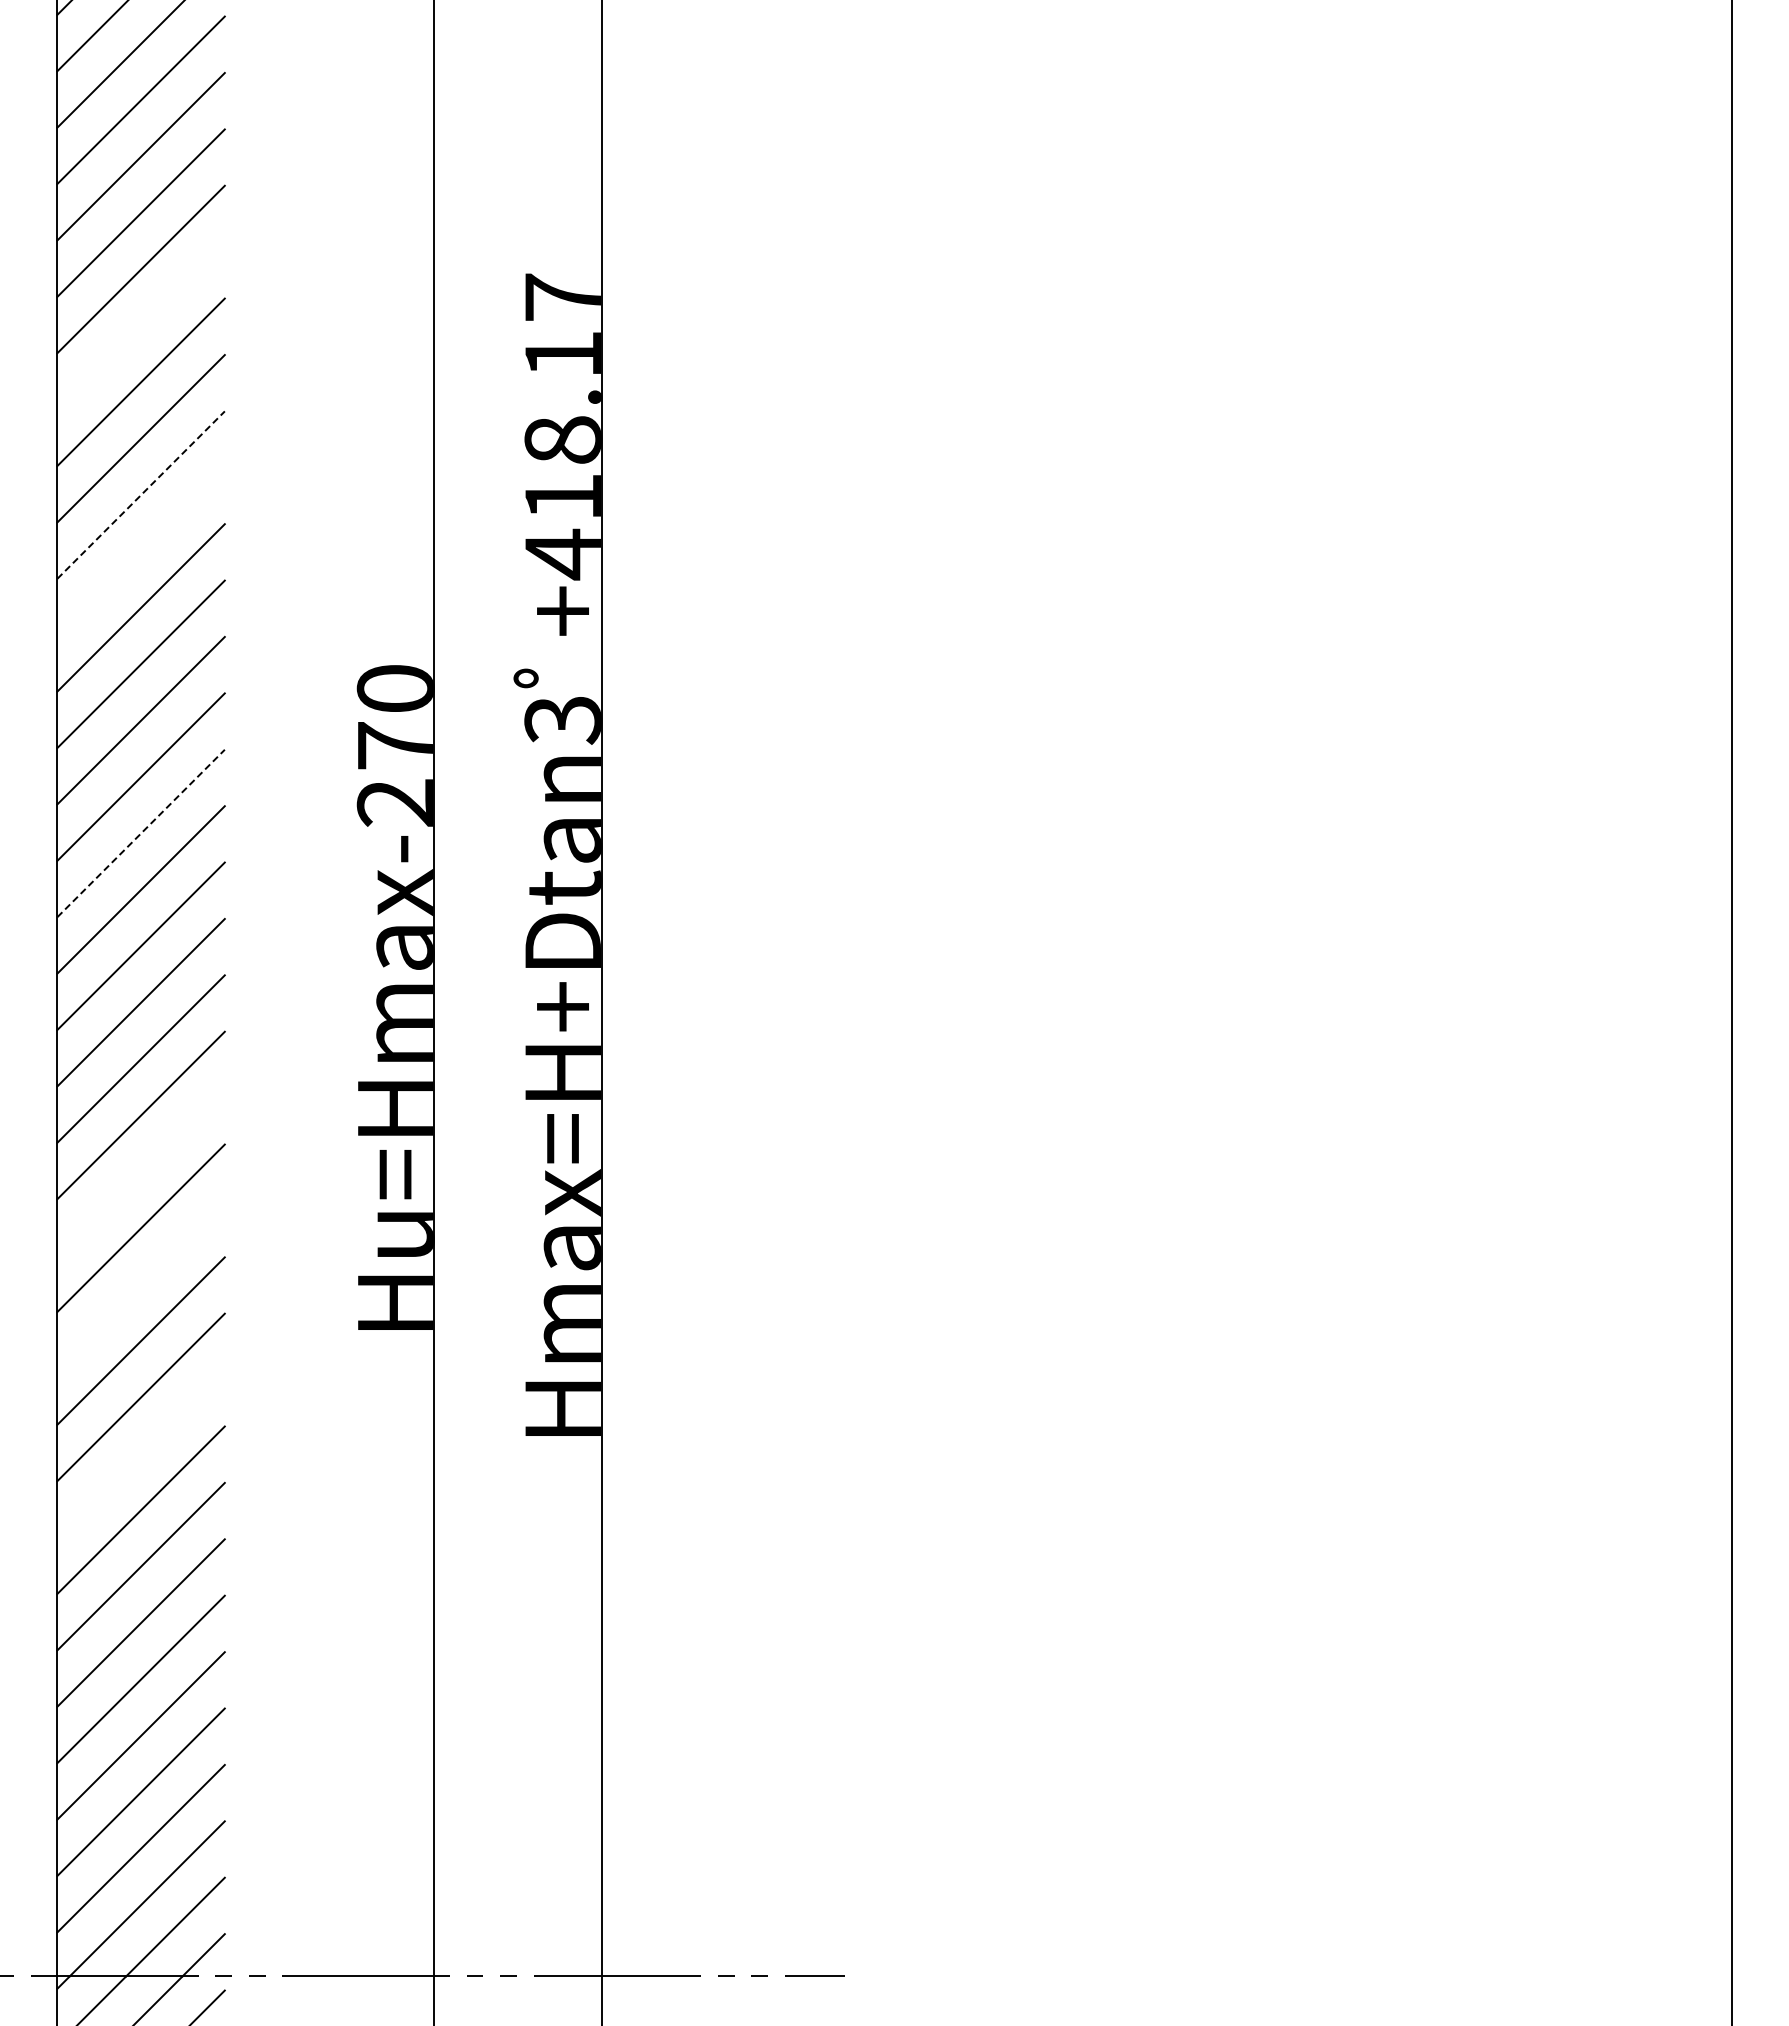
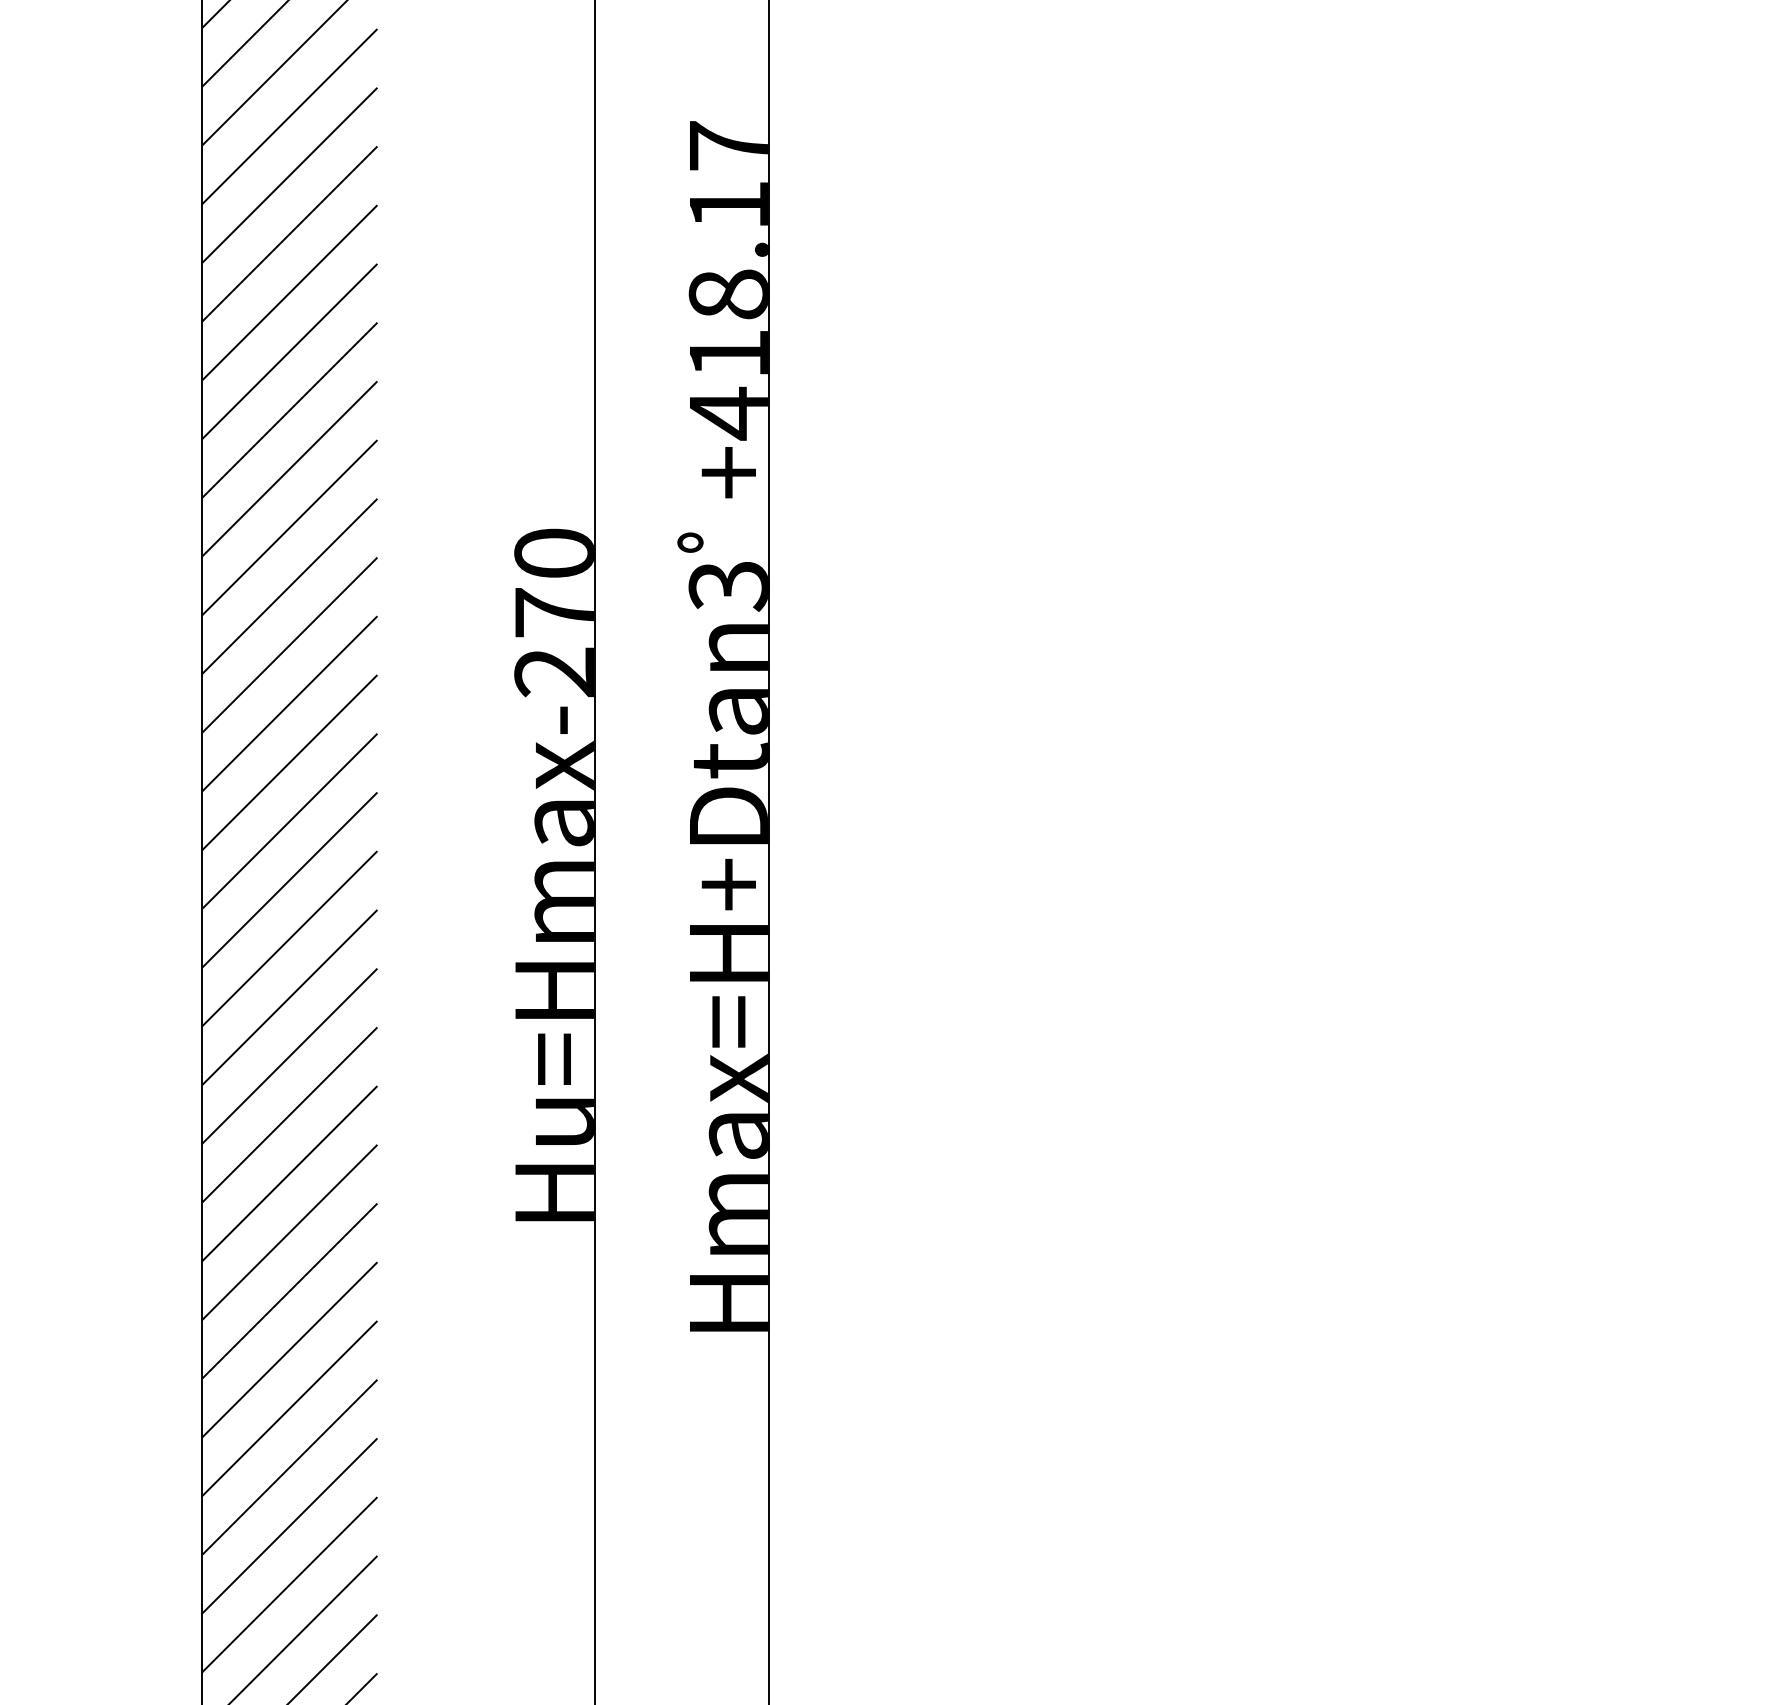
line: (140, 325) -> (288, 175), added
line: (141, 494) -> (289, 351), dashed -> solid
line: (140, 551) -> (288, 410), added
line: (141, 833) -> (289, 704), dashed -> solid
line: (140, 1171) -> (288, 1056), added
line: (140, 1284) -> (288, 1173), added
line: (140, 1453) -> (288, 1349), added

